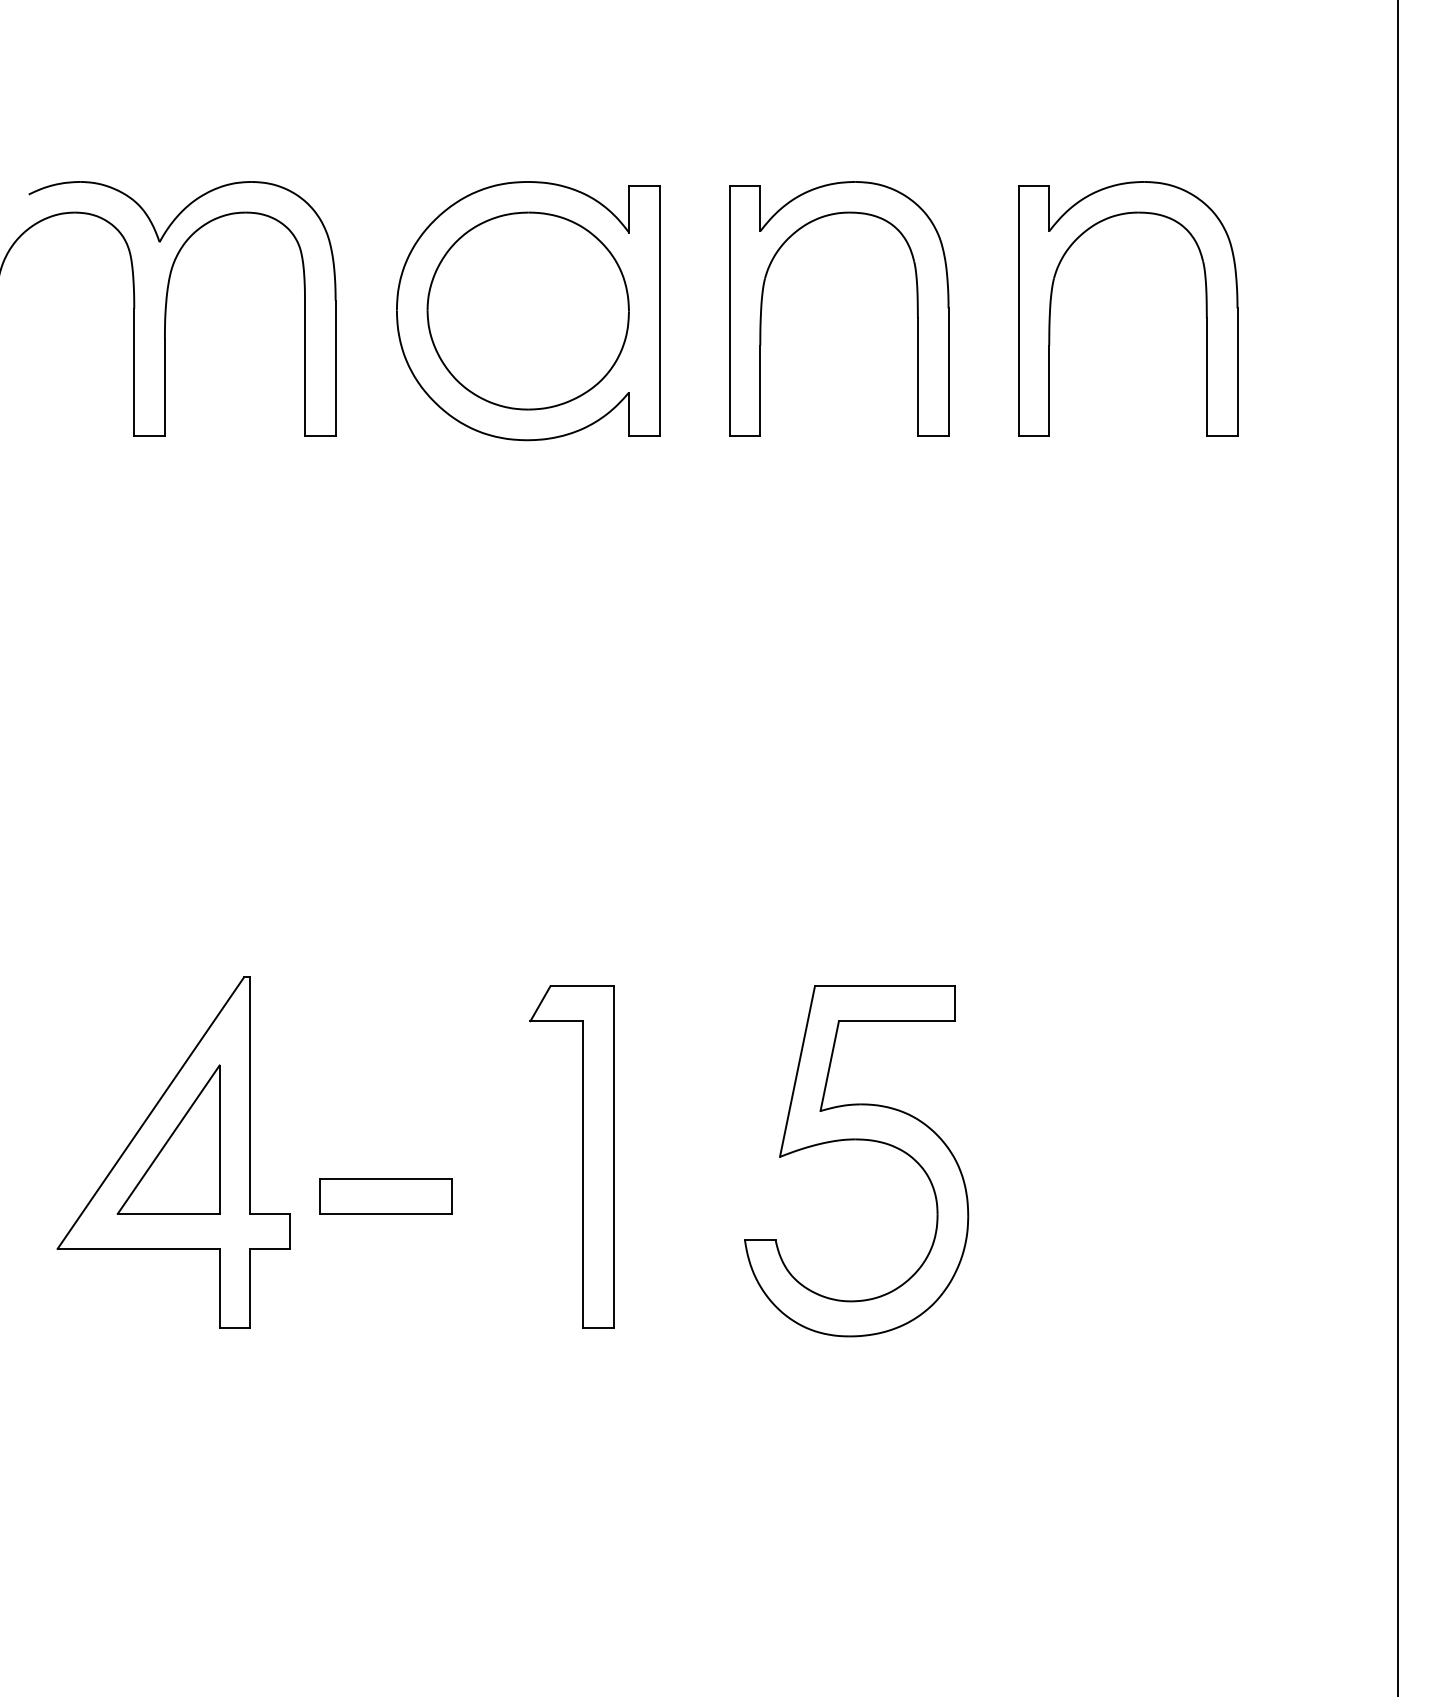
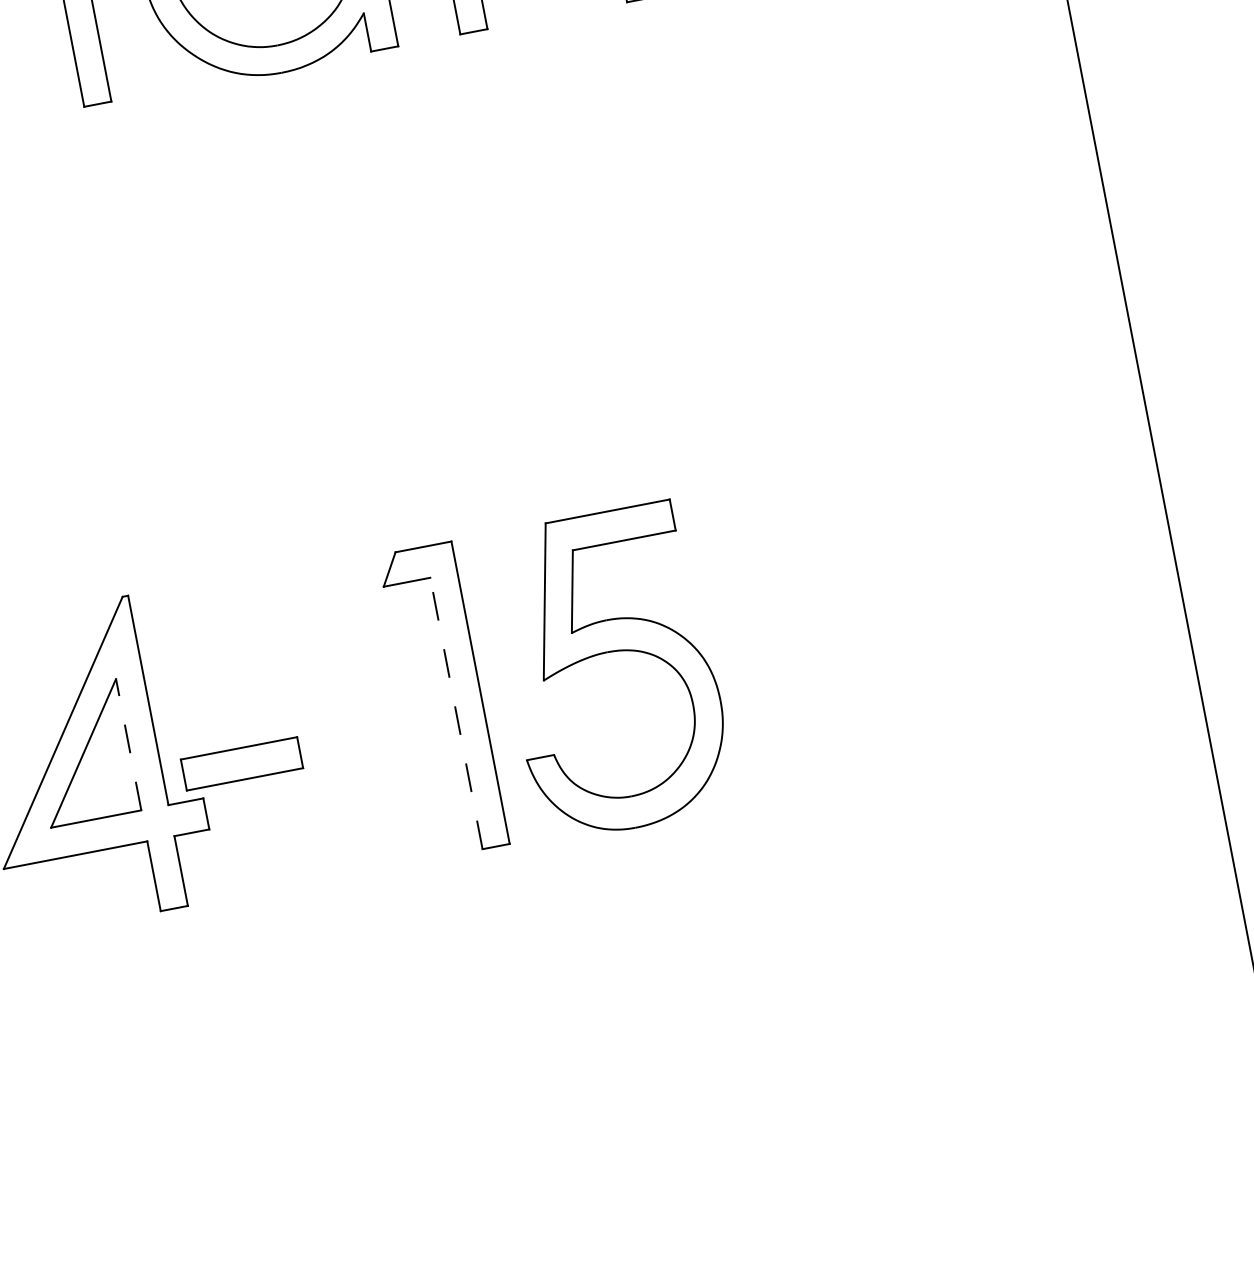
line: (219, 1139) -> (128, 744), solid -> dashed
part: (856, 1140) -> (608, 653), moved
line: (582, 1173) -> (455, 712), solid -> dashed
part: (385, 1196) -> (241, 764), moved

